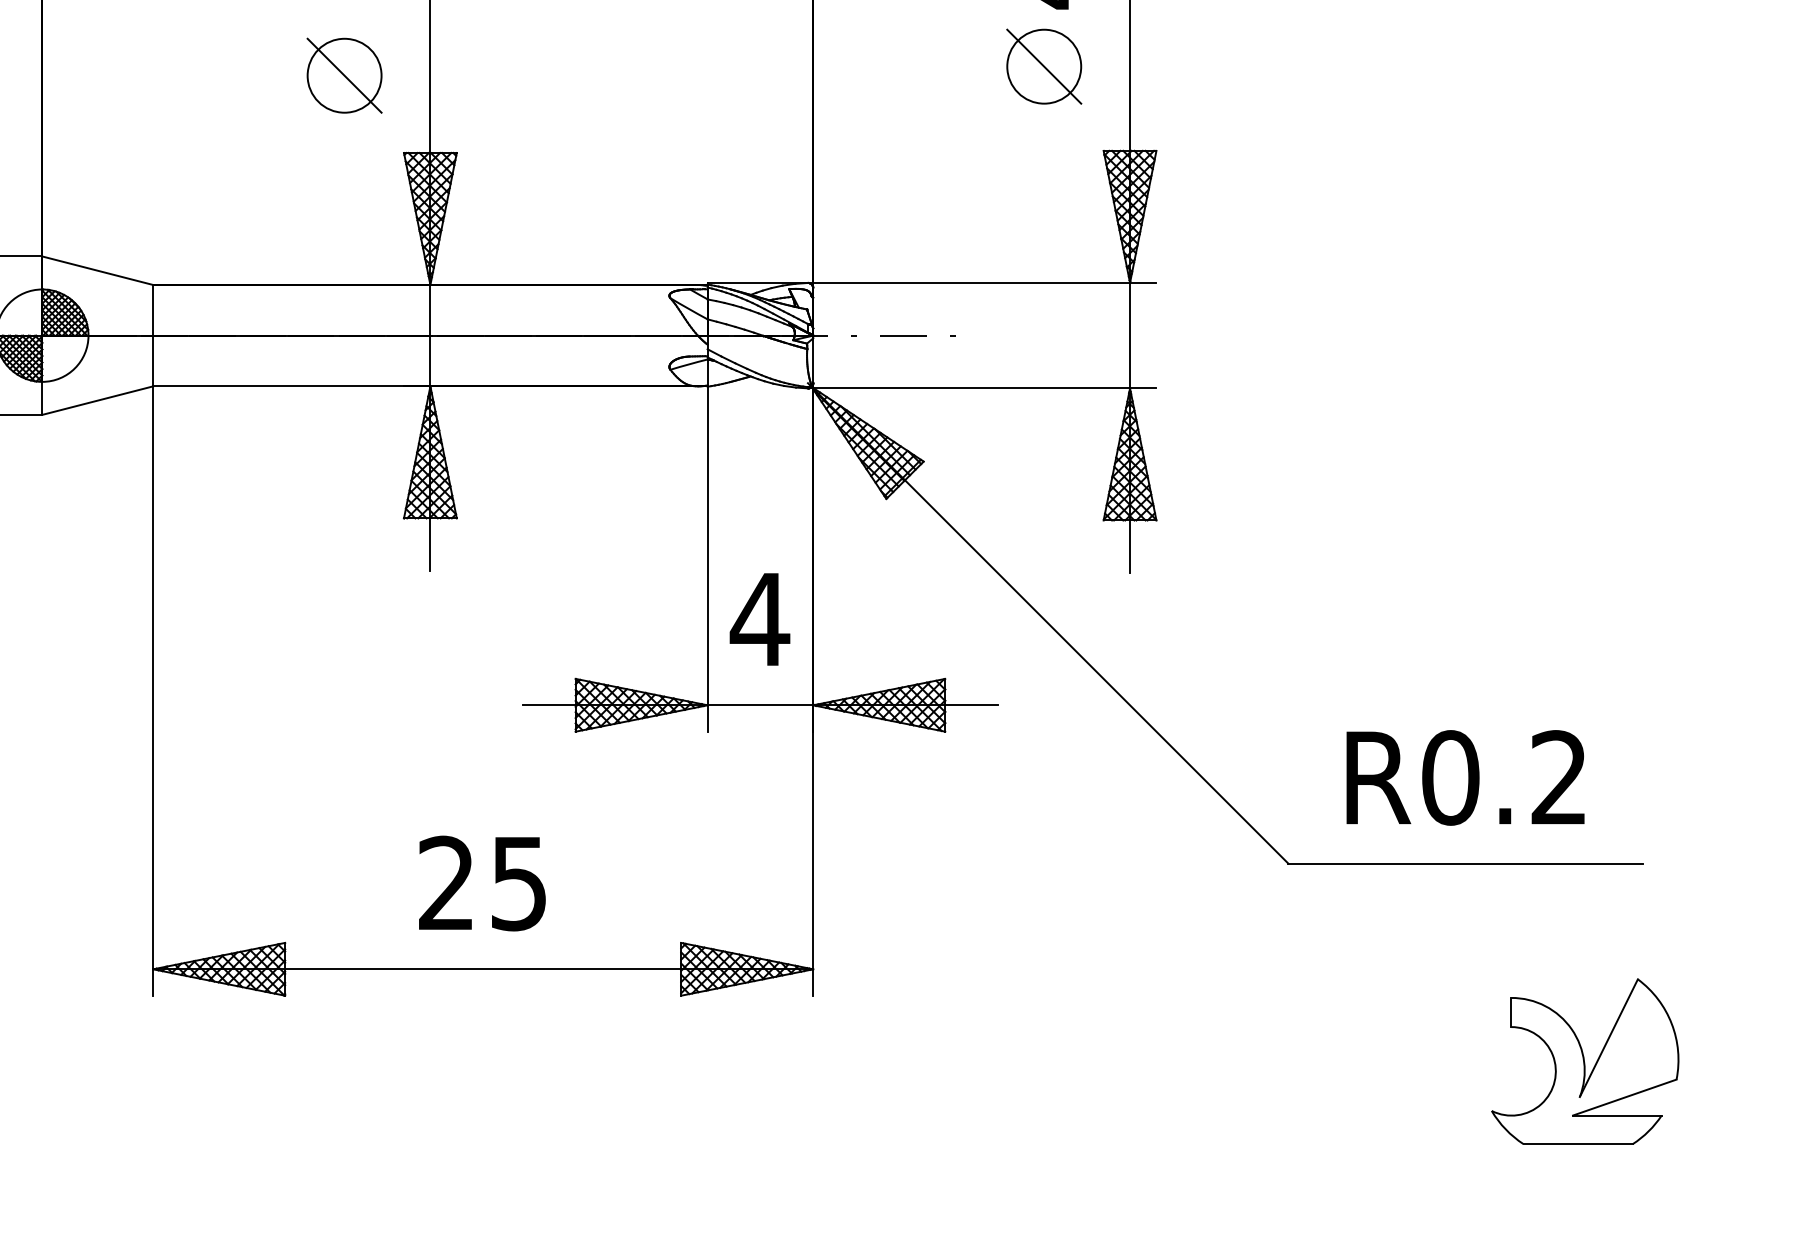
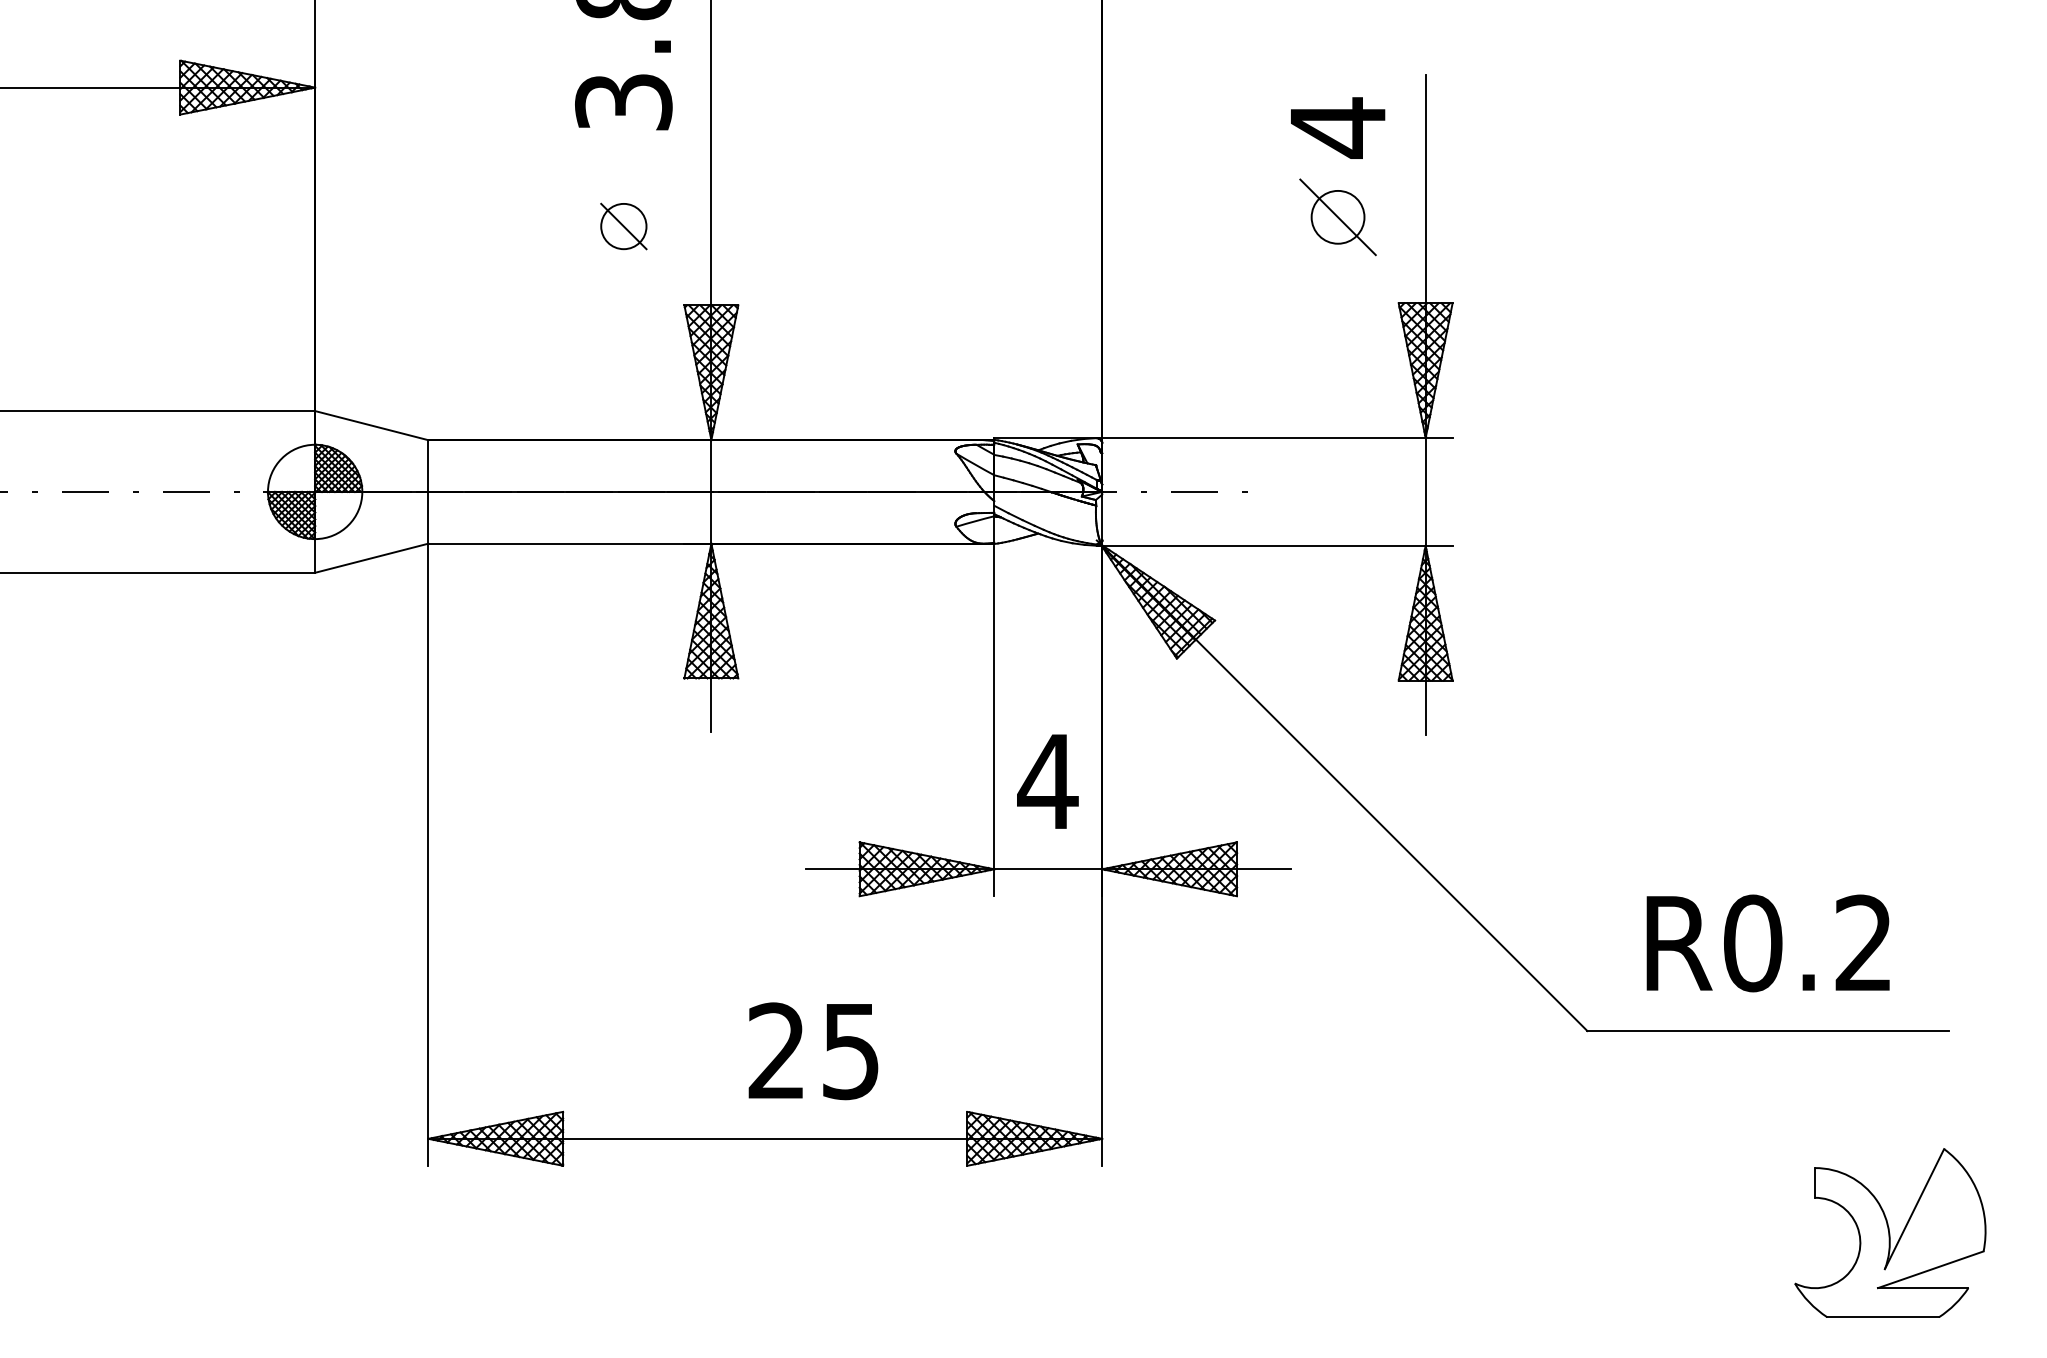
circle: (1043, 66) -> (1337, 217), size x0.7
part: (344, 75) -> (623, 226), size x0.6
text: (482, 883) -> (813, 1051), moved

